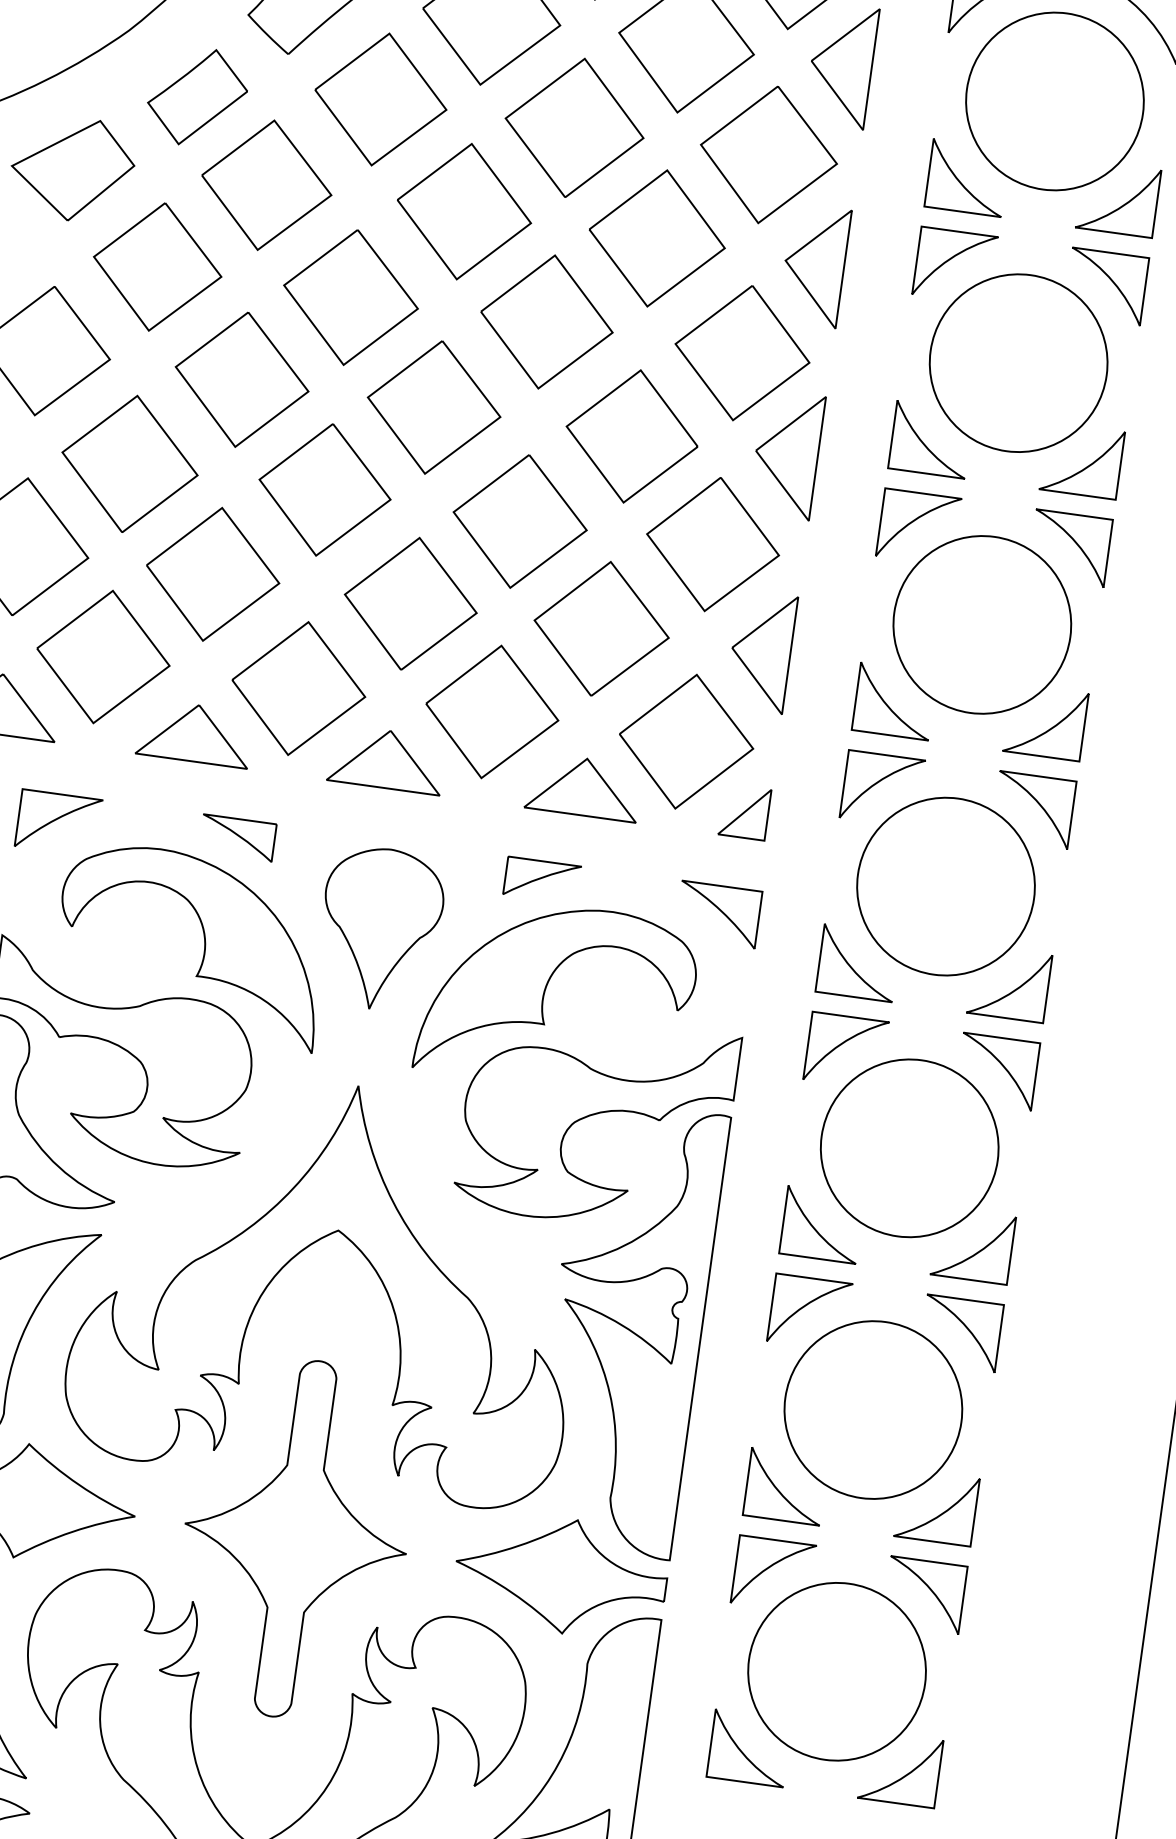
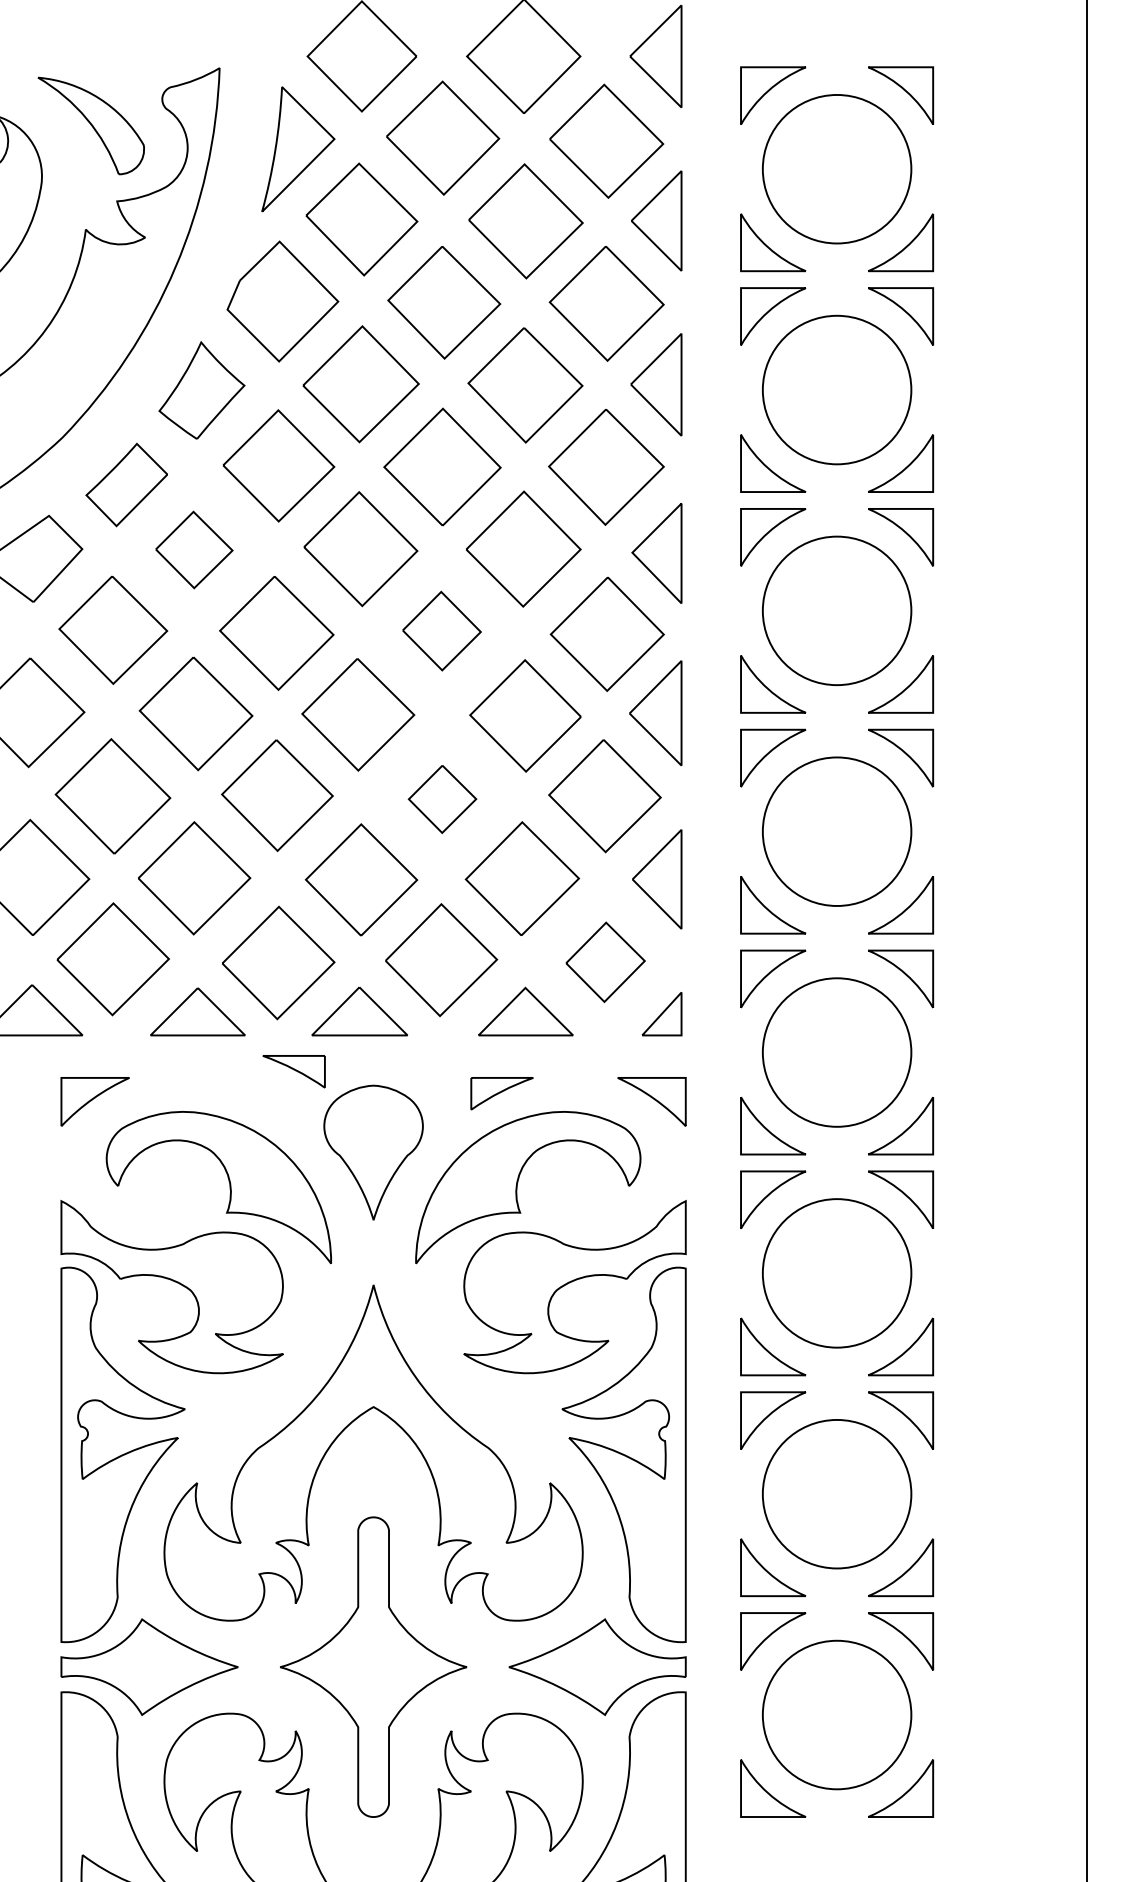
part: (267, 184) -> (194, 549), size x0.7
part: (546, 322) -> (441, 631), size x0.7
part: (519, 521) -> (442, 799), size x0.6
part: (686, 740) -> (605, 961), size x0.7
part: (236, 837) -> (293, 1071), moved

